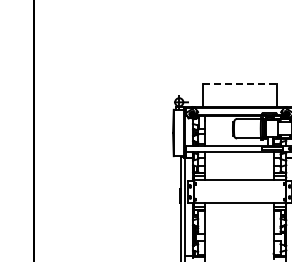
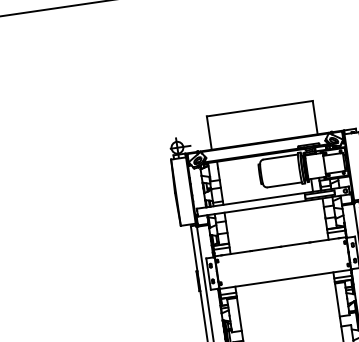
line: (240, 83) -> (261, 108), dashed -> solid

